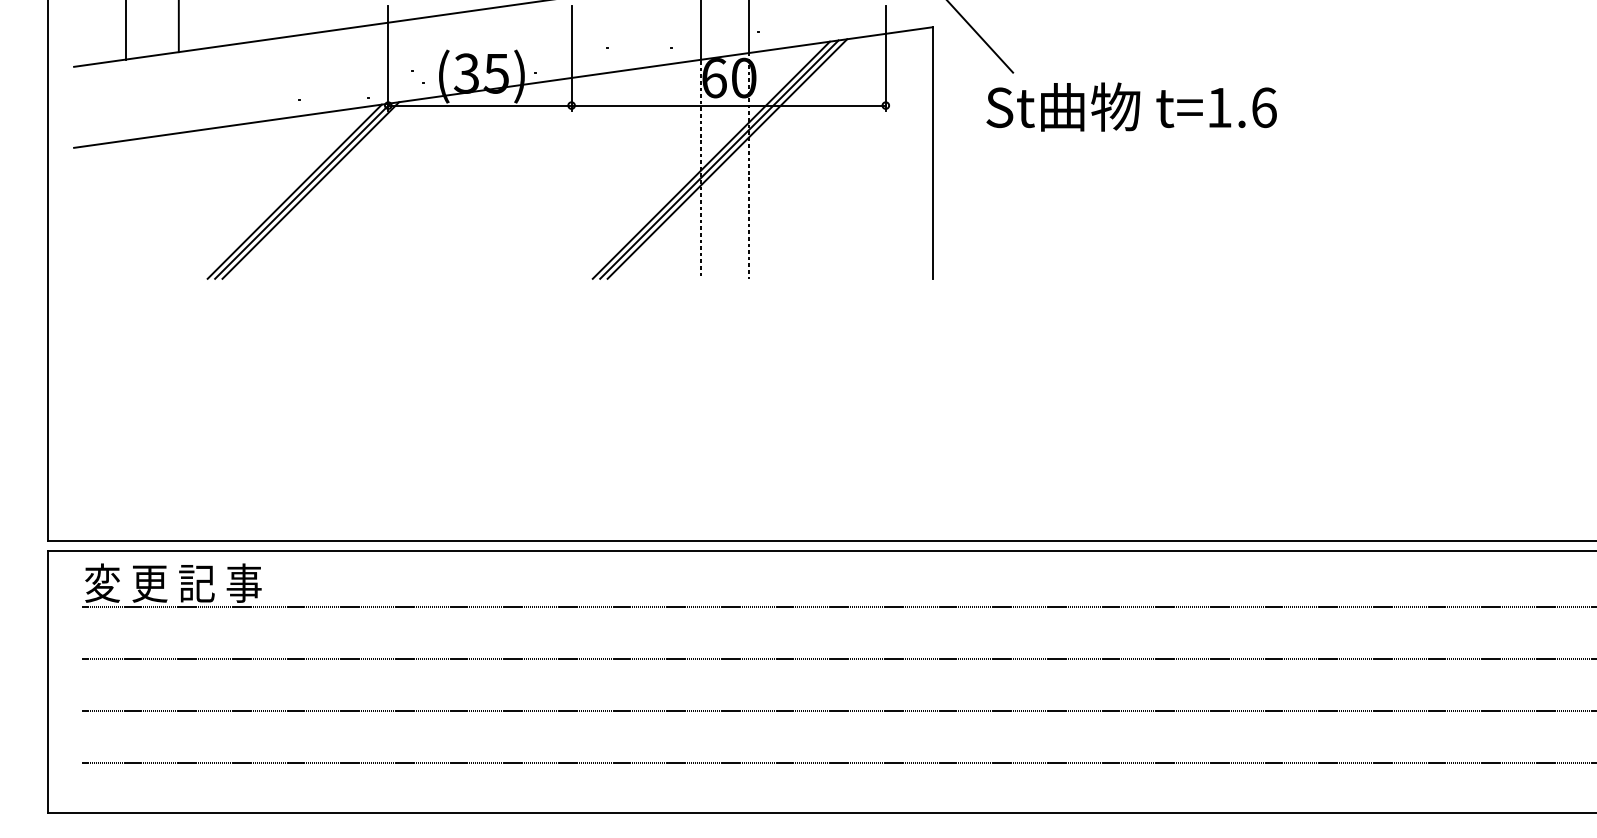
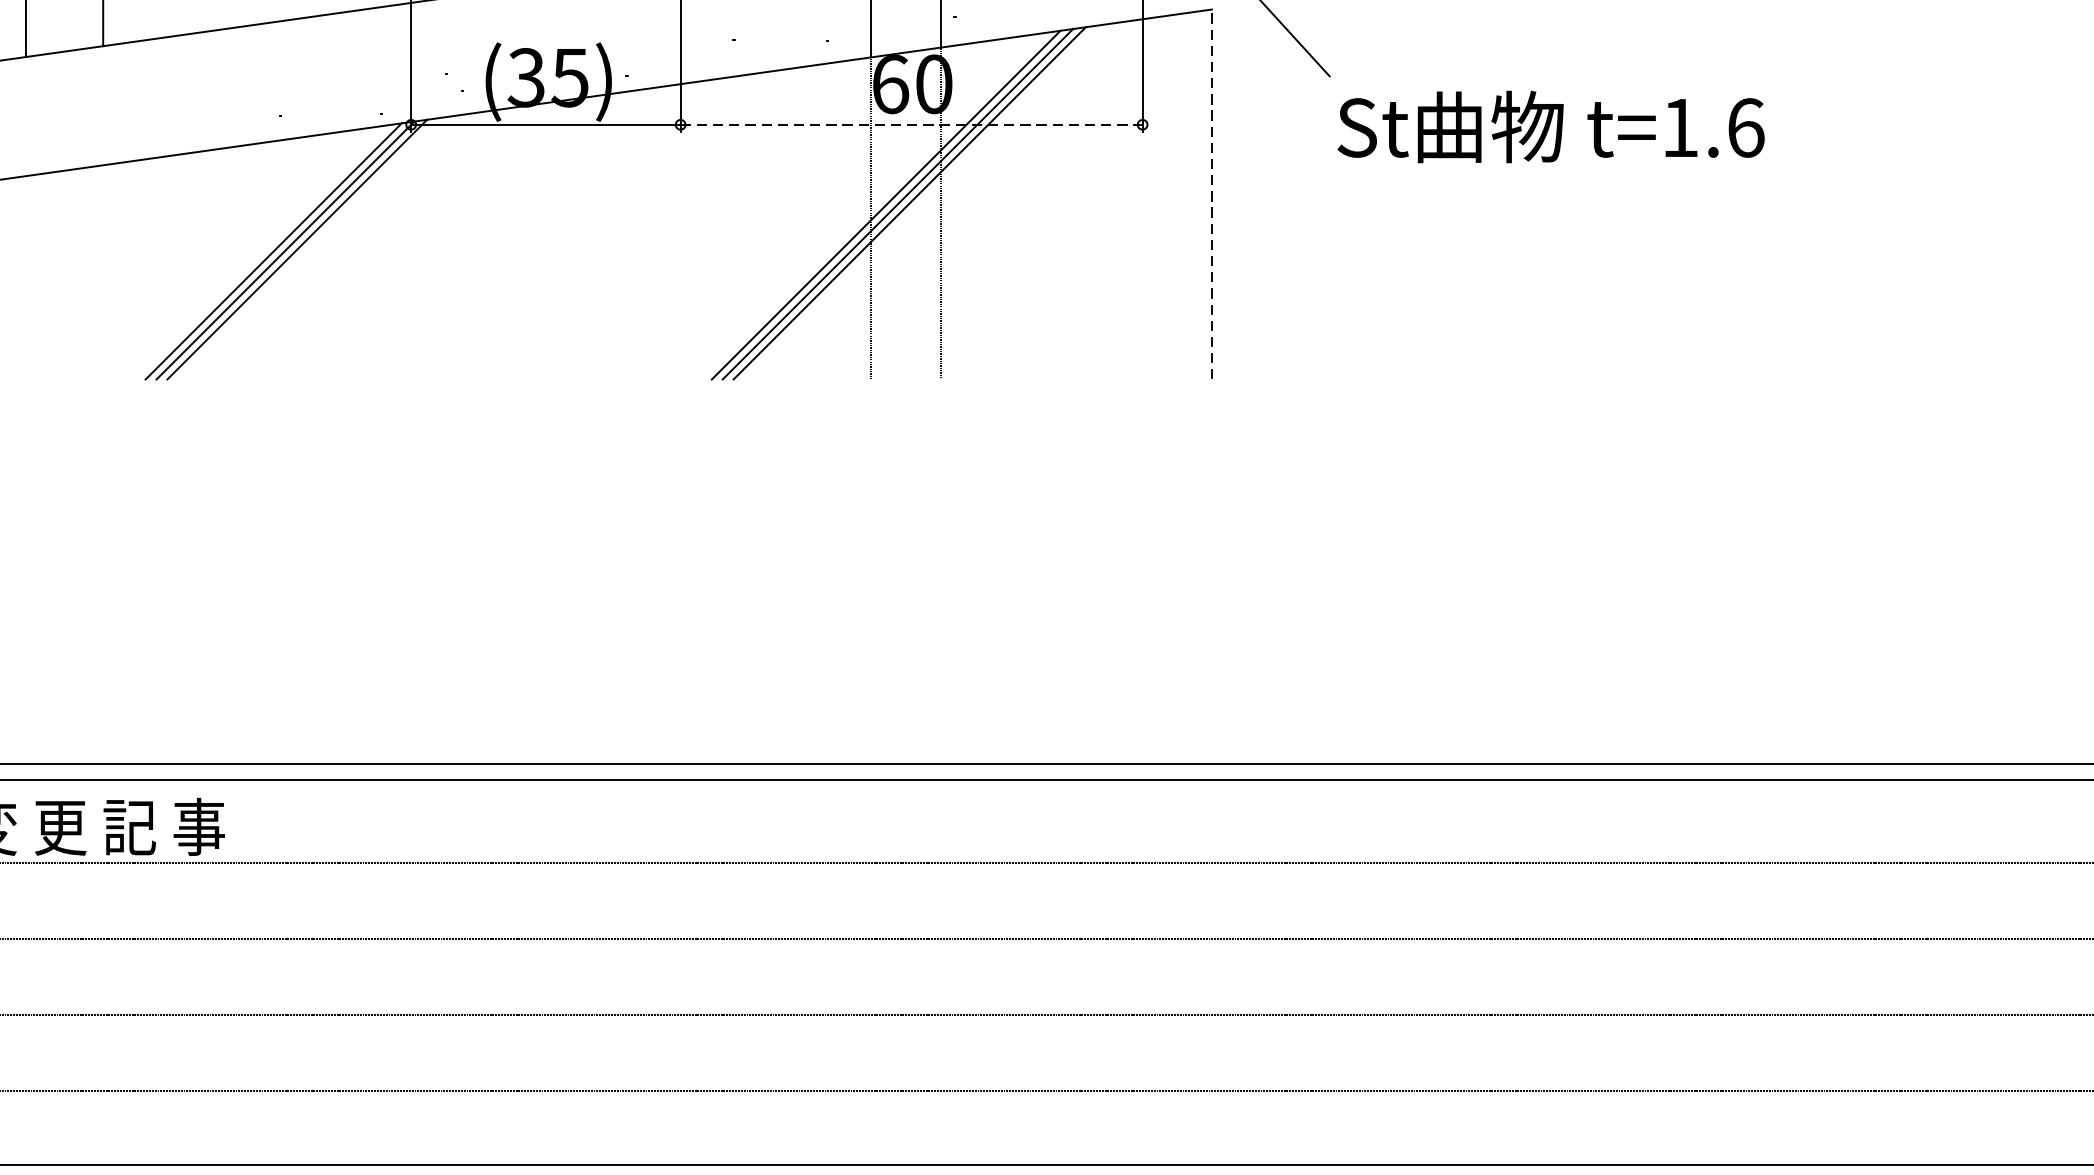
line: (729, 105) -> (912, 124), solid -> dashed
text: (1131, 106) -> (1550, 126), moved
line: (932, 153) -> (1211, 195), solid -> dashed

